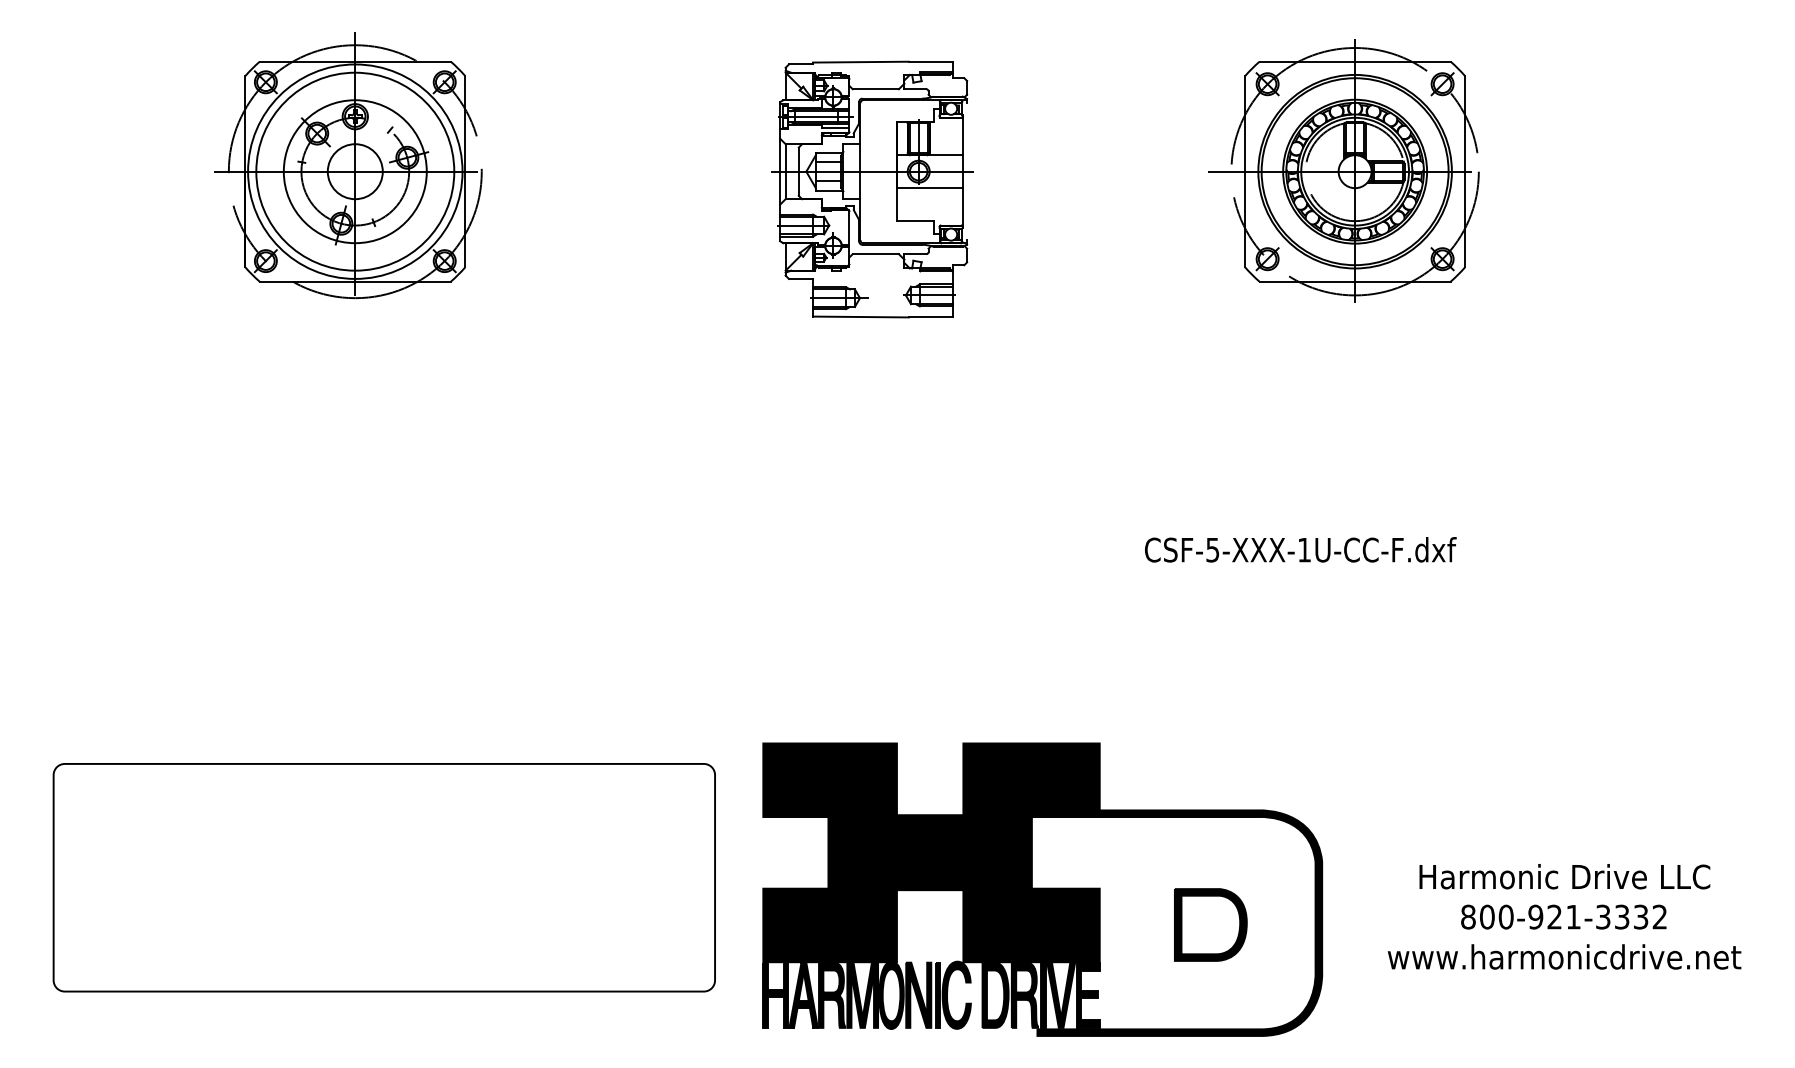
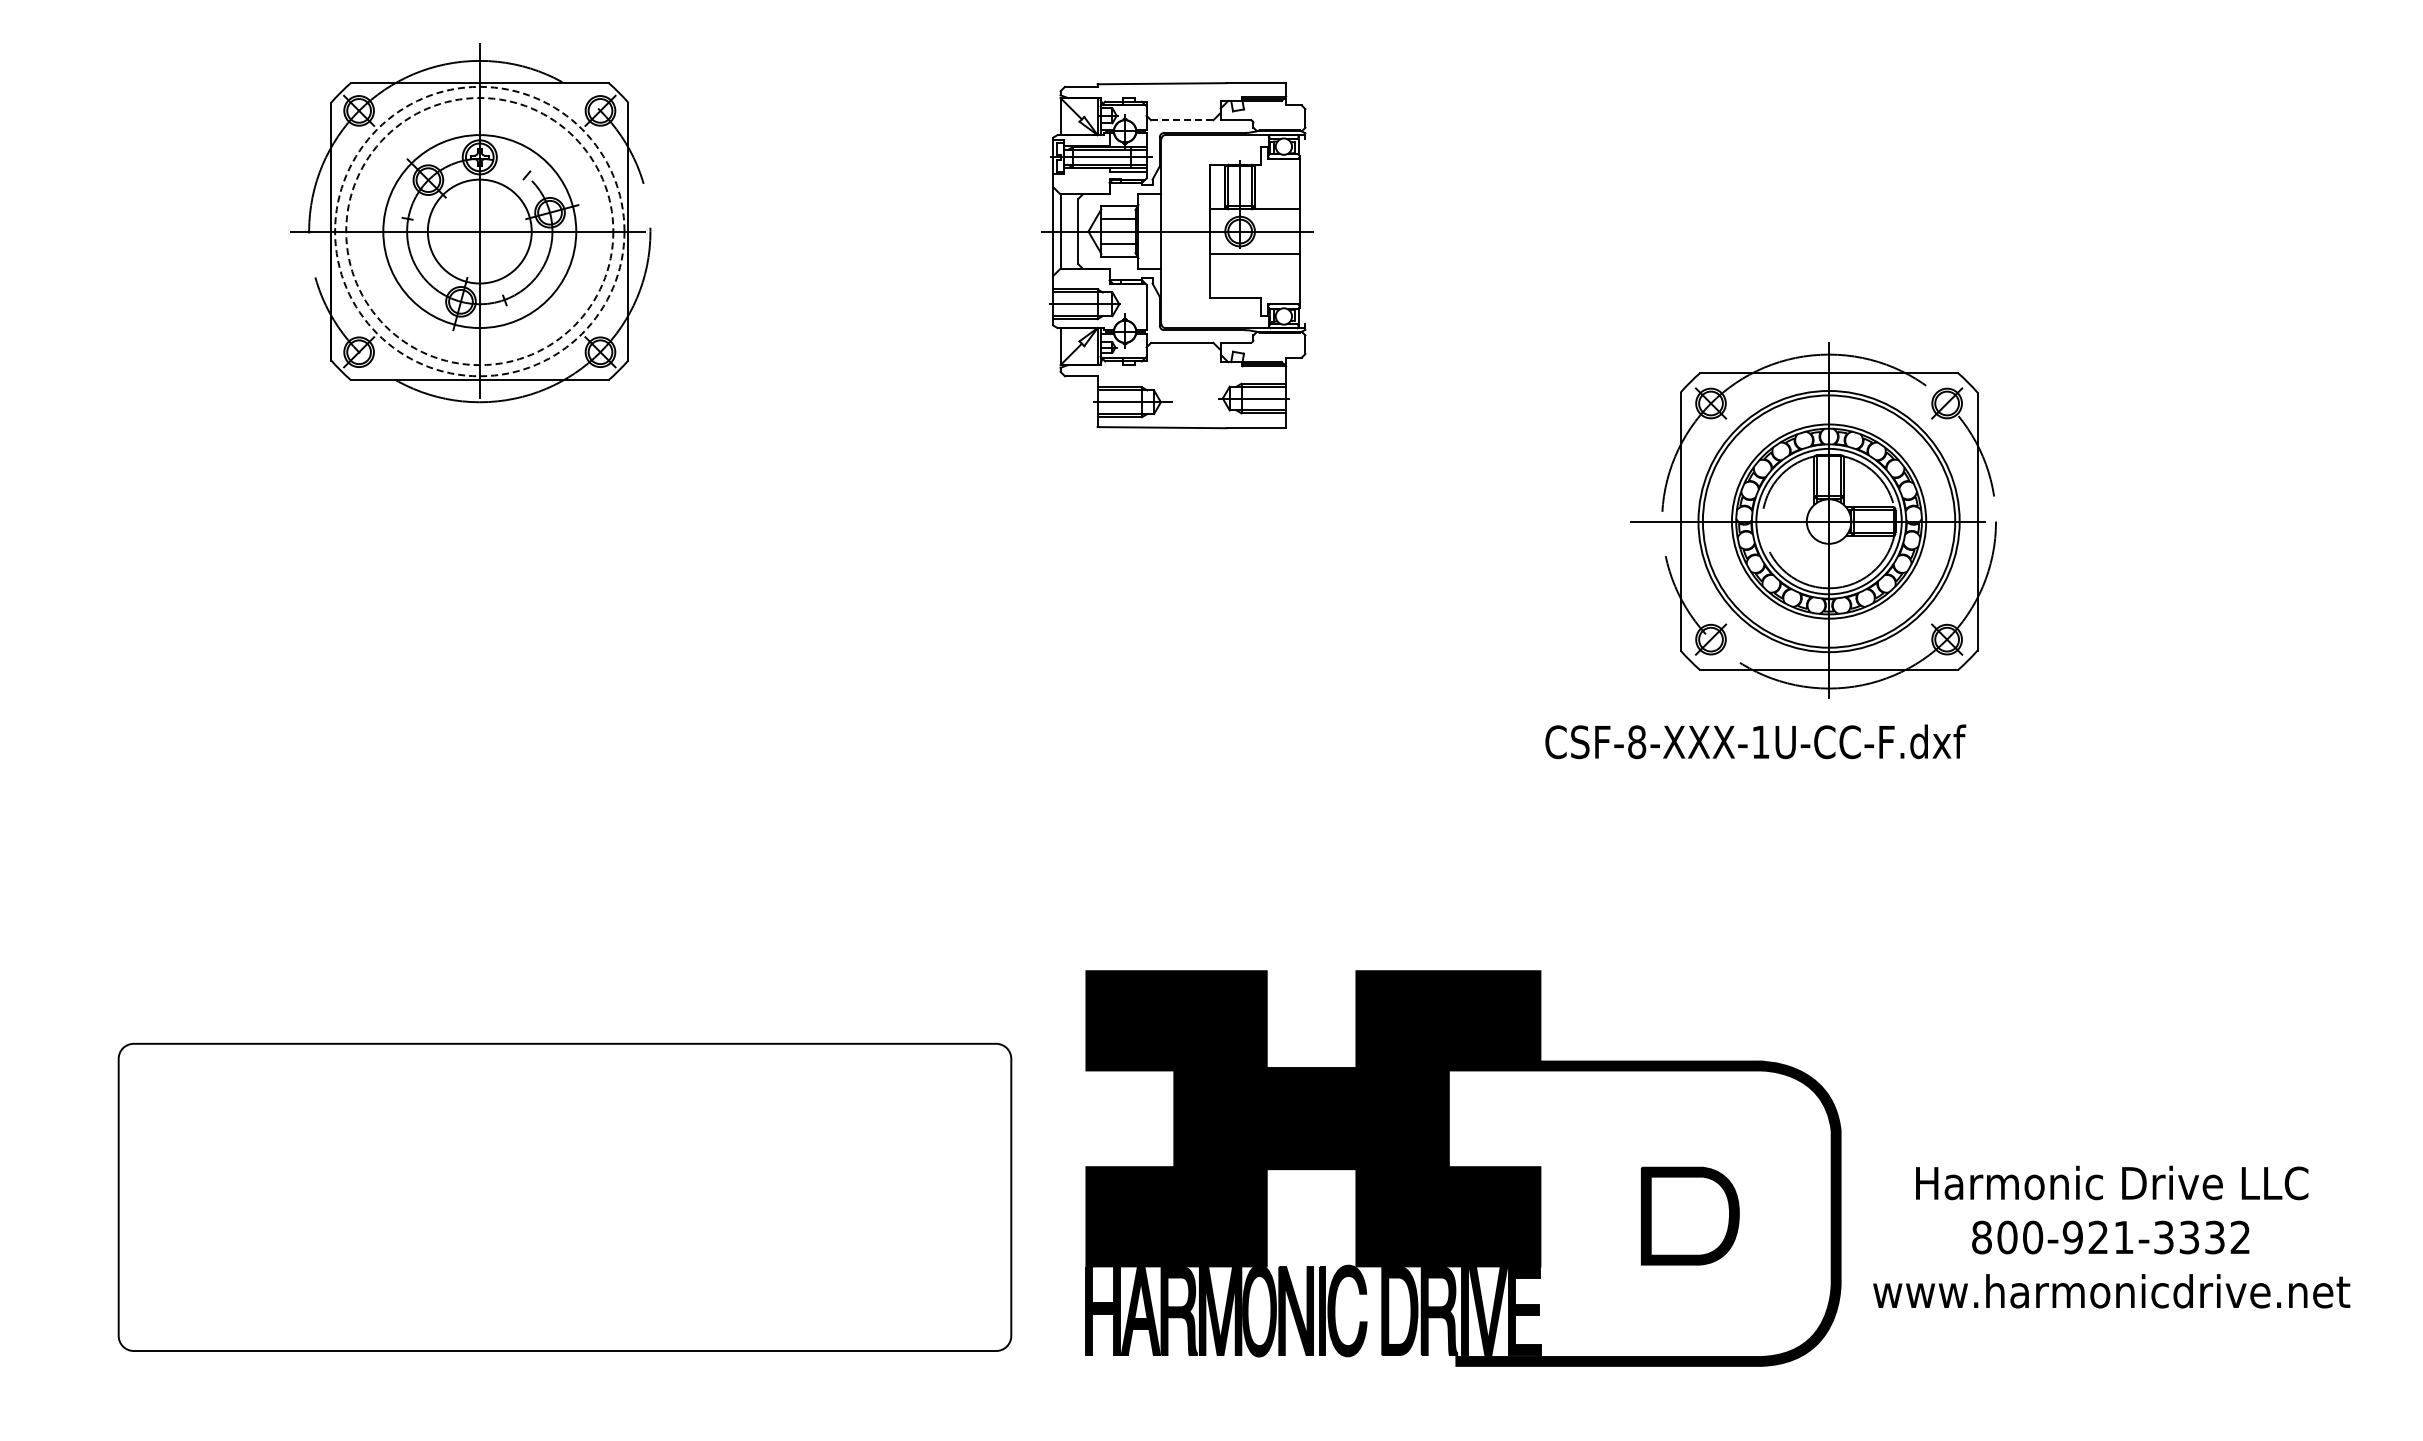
line: (875, 89) -> (1181, 120), solid -> dashed
part: (1343, 170) -> (1813, 520), moved
circle: (355, 171) -> (479, 231), size x1.4
circle: (355, 171) -> (479, 231), solid -> dashed
circle: (355, 171) -> (479, 231), solid -> dashed
text: (1213, 550) -> (1637, 742), CSF-5-XXX-1U-CC-F.dxf -> CSF-8-XXX-1U-CC-F.dxf
part: (383, 877) -> (564, 1196), moved
part: (1042, 889) -> (1463, 1168), moved

